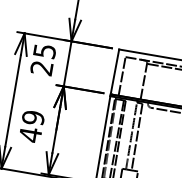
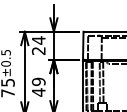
text: (44, 51) -> (38, 40), 25 -> 24

